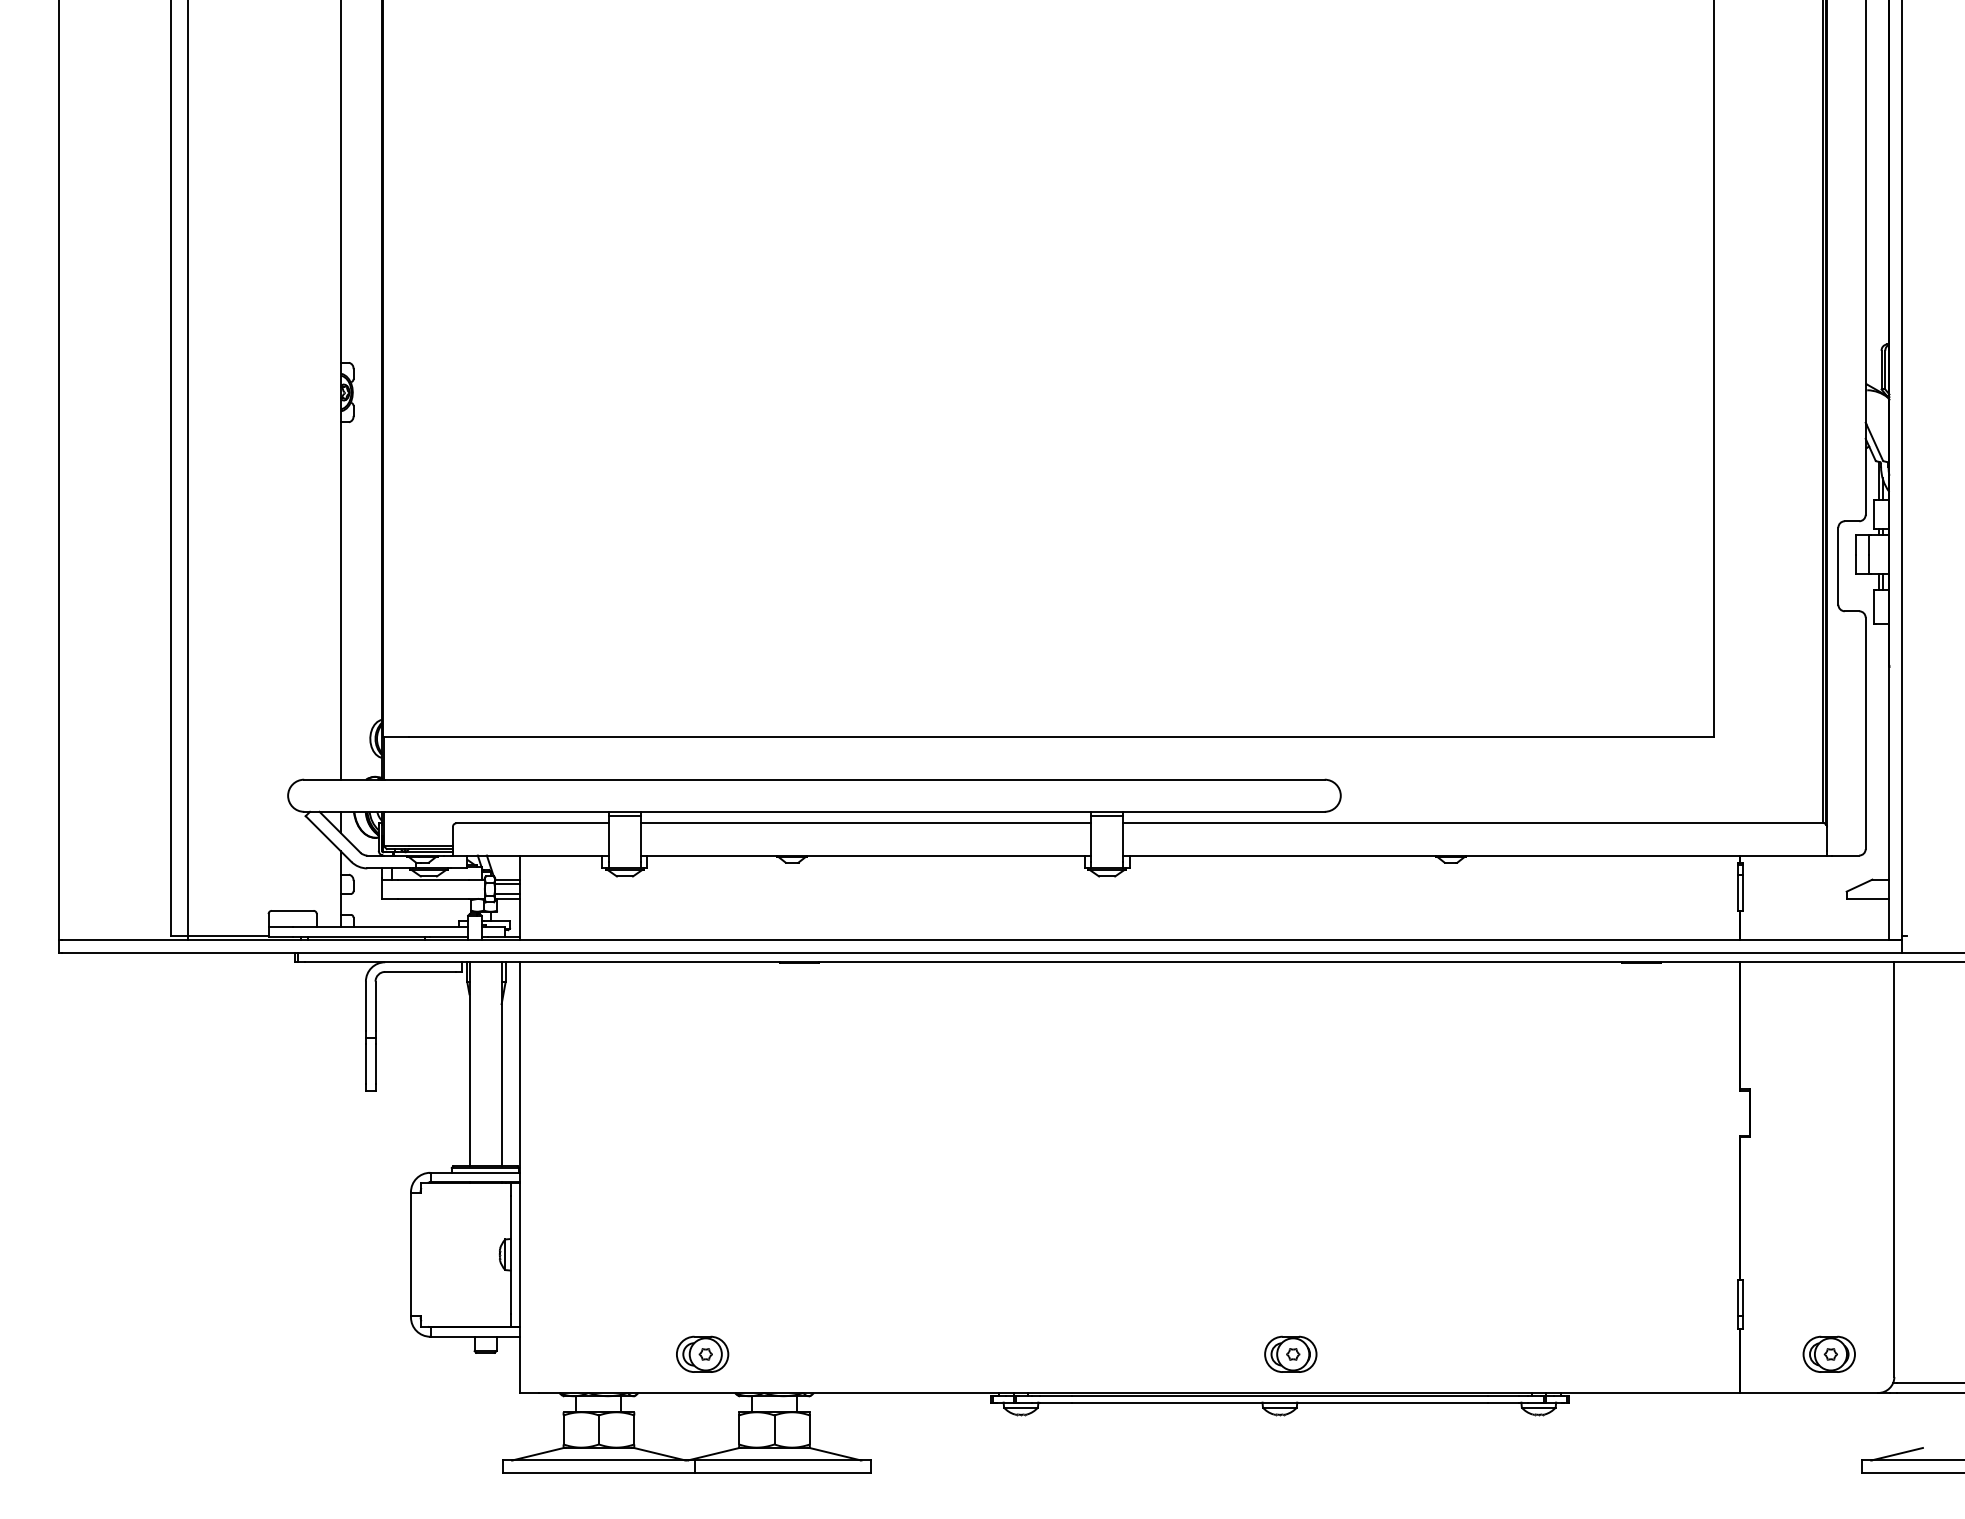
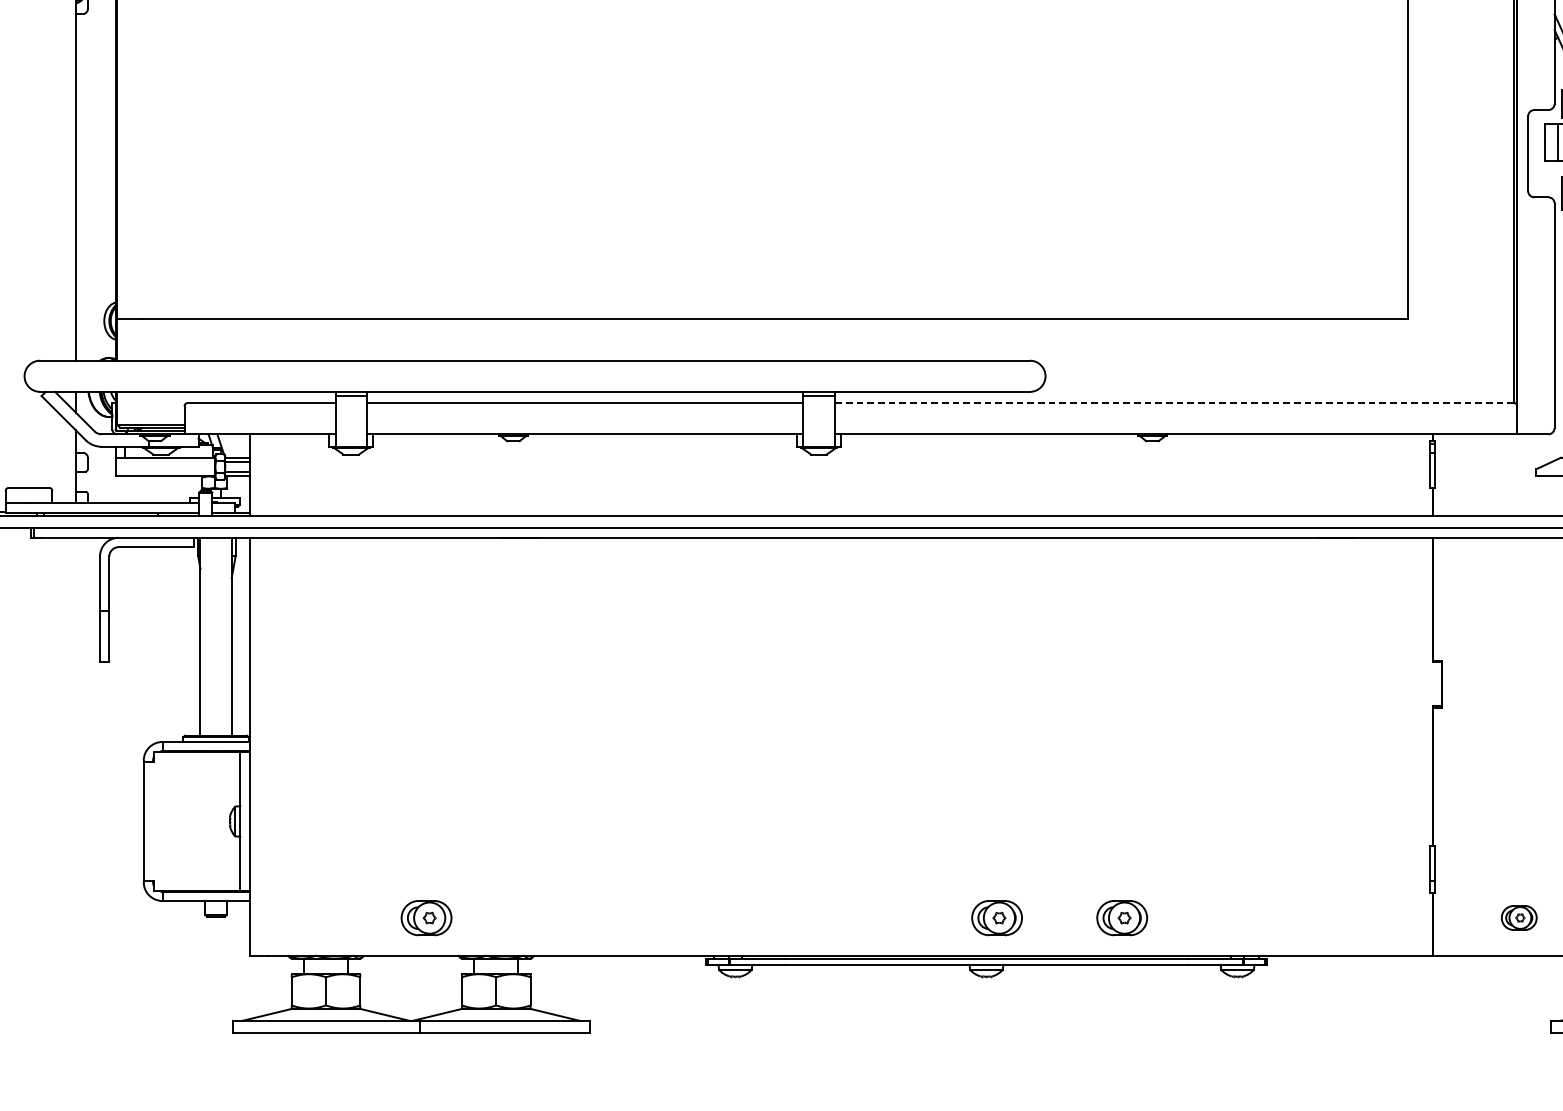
line: (1473, 823) -> (1174, 403), solid -> dashed
part: (1419, 1353) -> (1121, 917), added
part: (1828, 1353) -> (1518, 917), size x0.7

